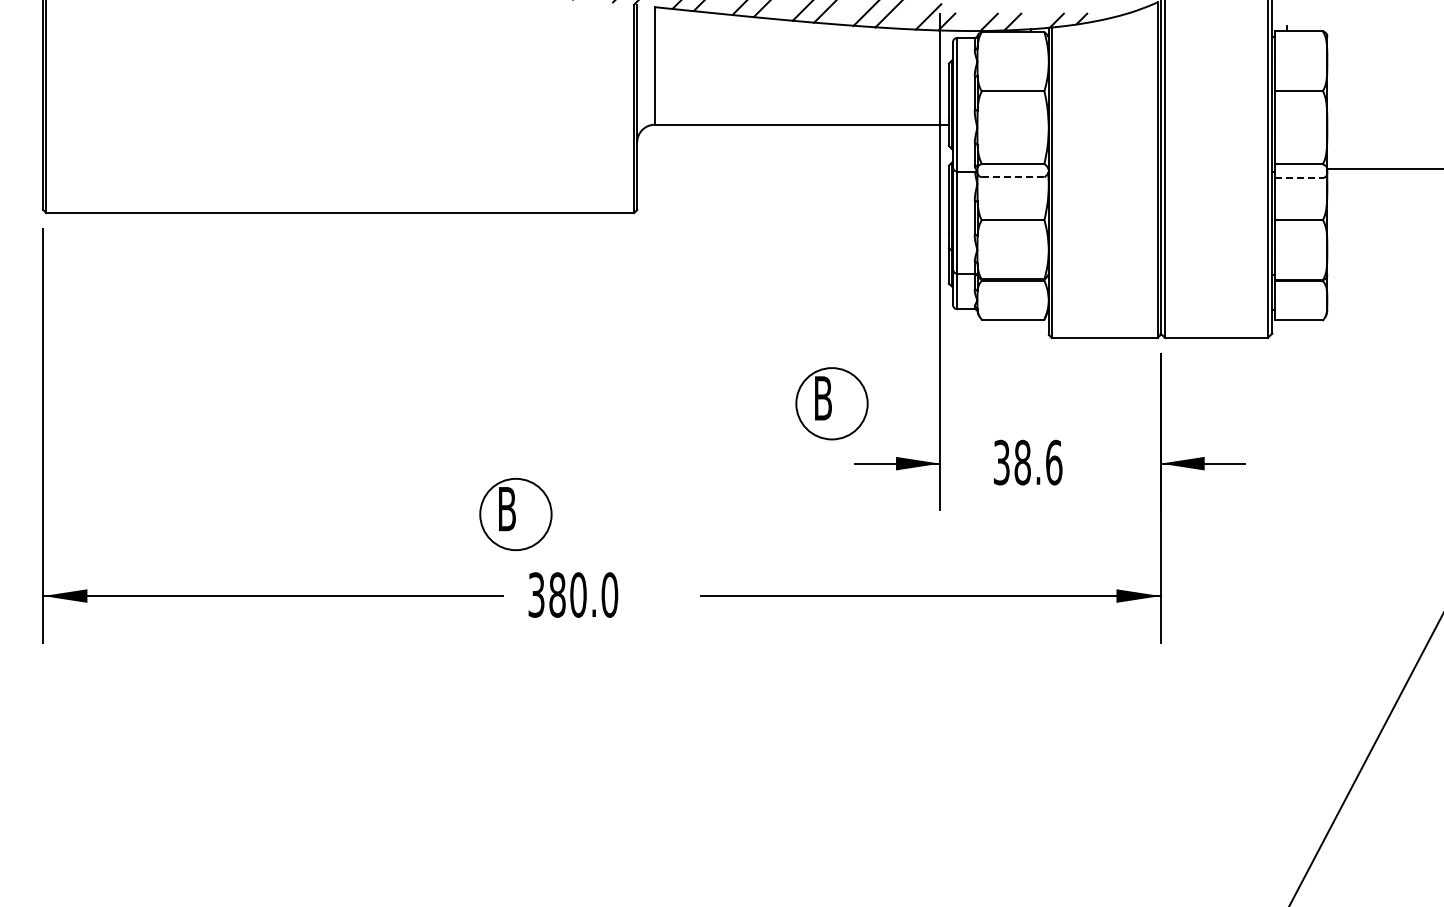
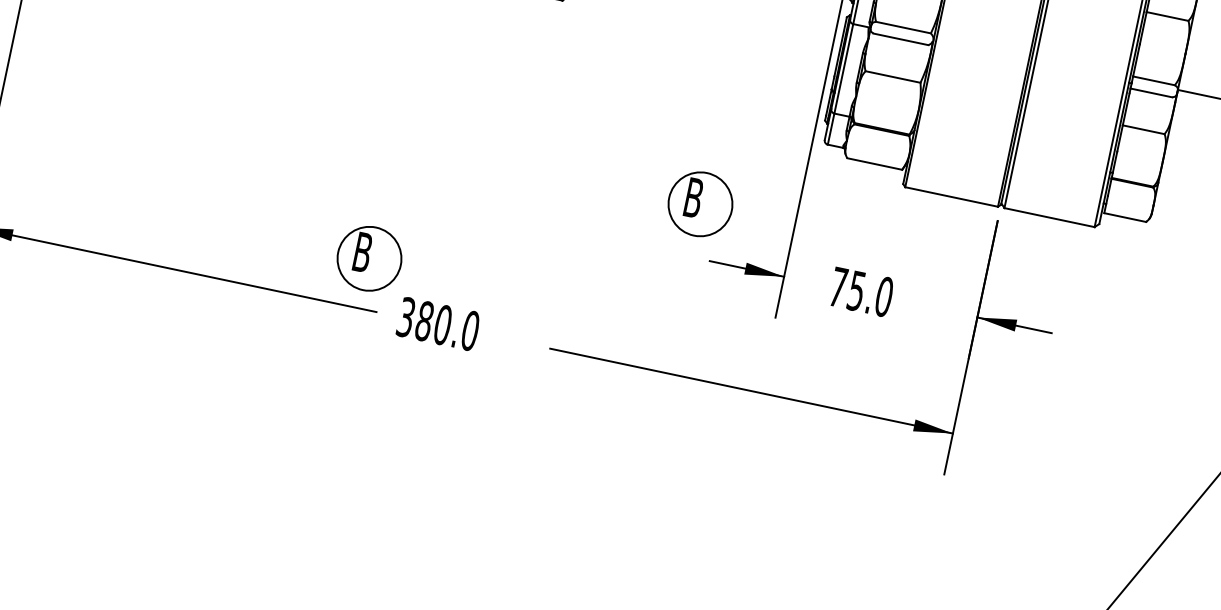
line: (1013, 177) -> (901, 39), dashed -> solid
line: (1299, 178) -> (1151, 93), dashed -> solid
text: (1027, 462) -> (860, 291), 38.6 -> 75.0
part: (515, 514) -> (369, 258), moved

